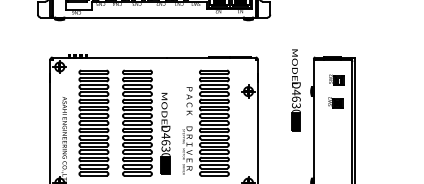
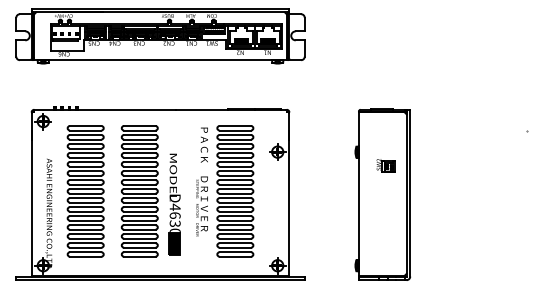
part: (336, 79) -> (386, 137), removed
part: (295, 90) -> (336, 150), removed
text: (187, 130) -> (202, 181), moved

